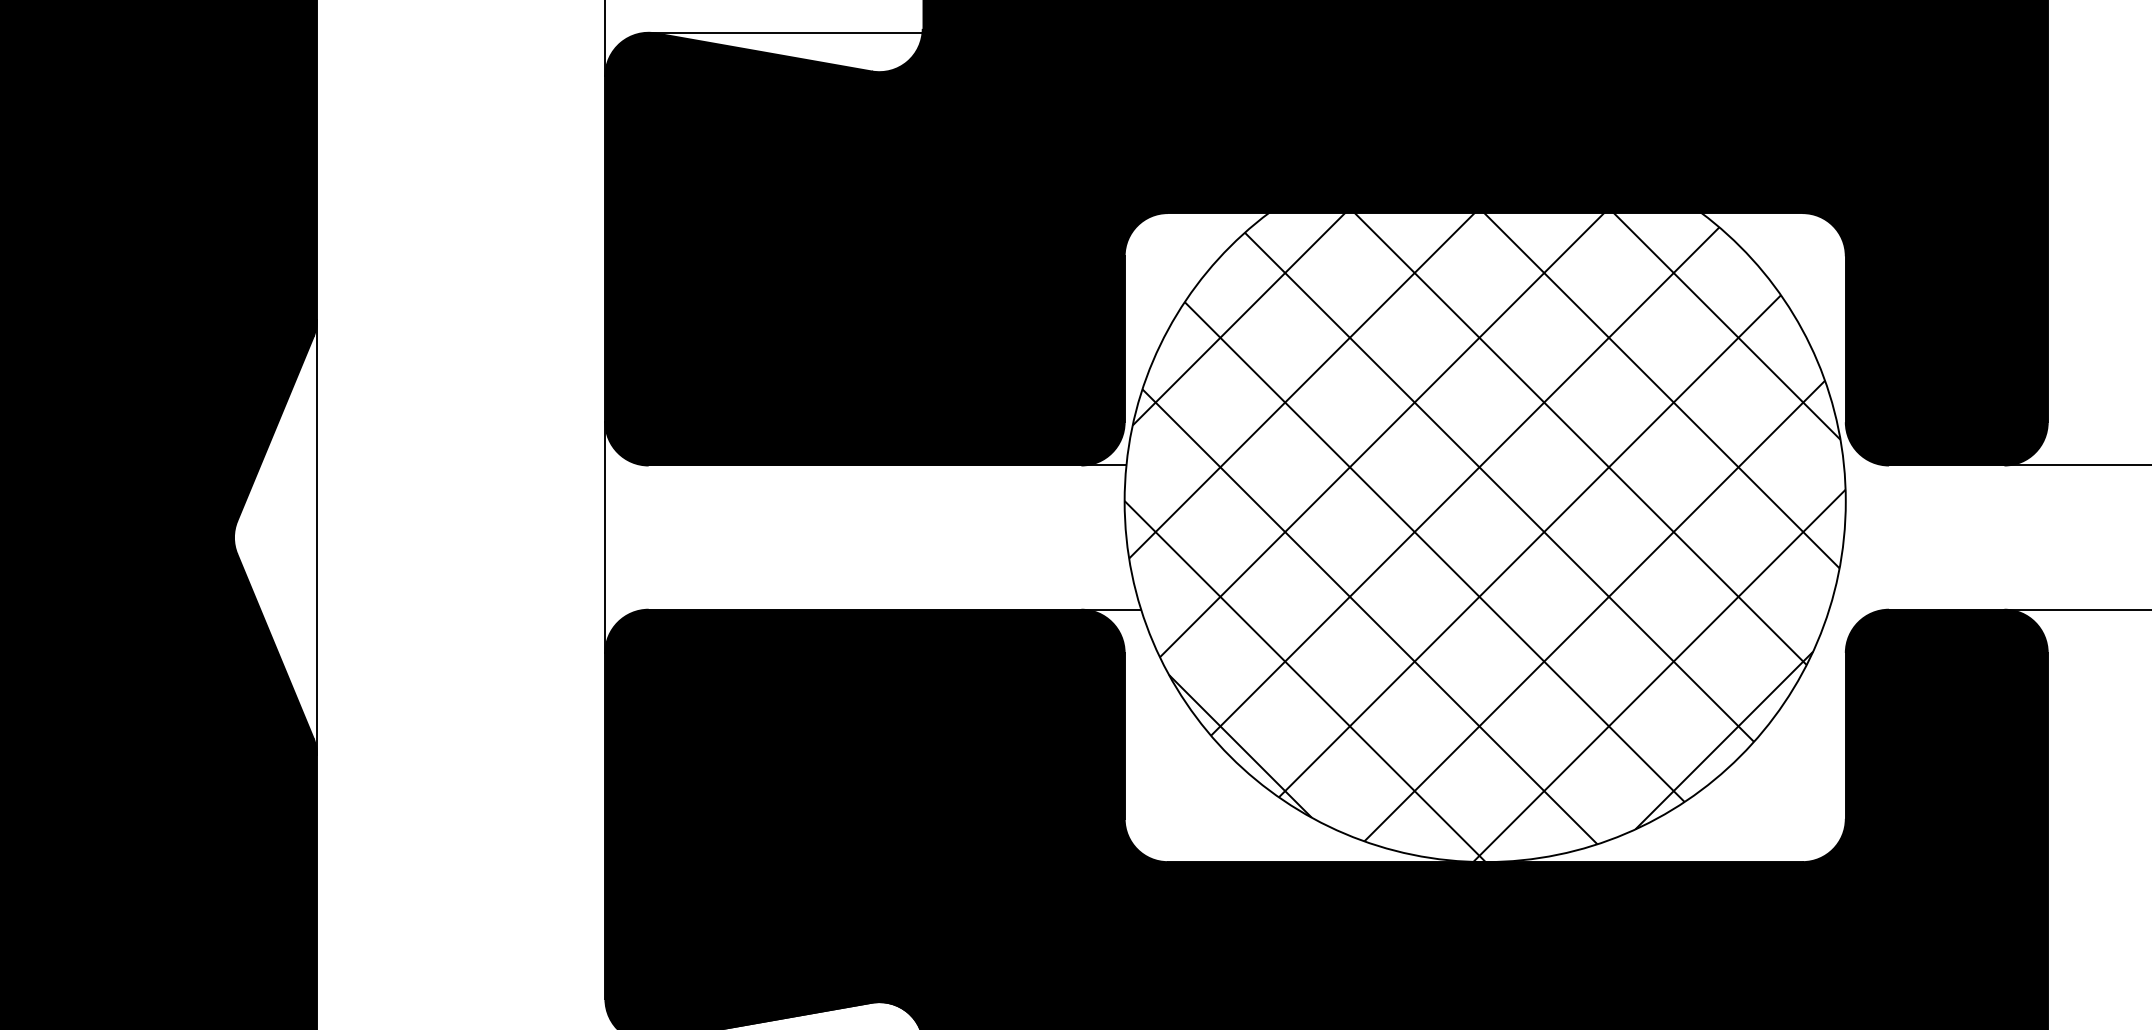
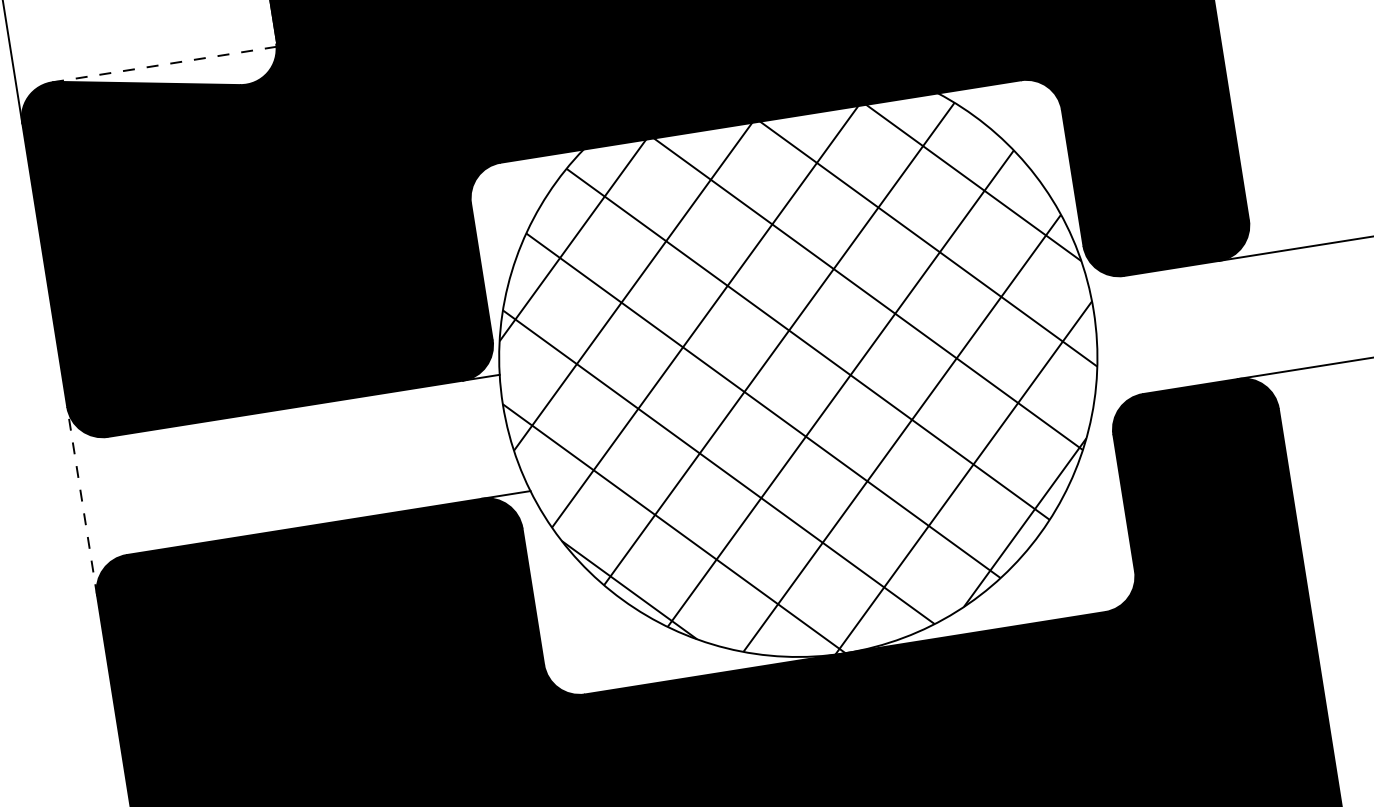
line: (785, 32) -> (164, 64), solid -> dashed
line: (605, 537) -> (82, 501), solid -> dashed

